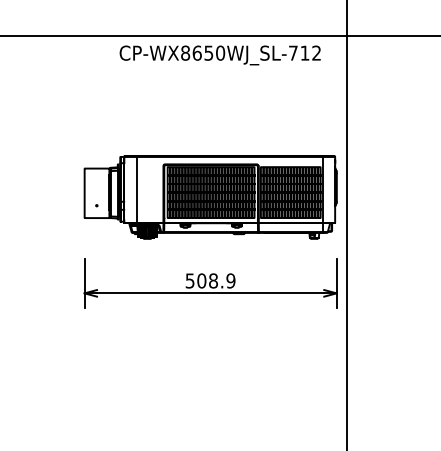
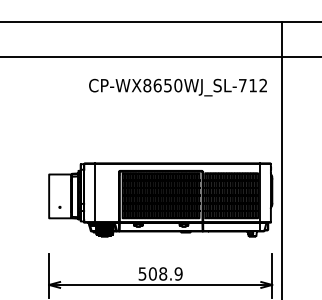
text: (219, 55) -> (177, 87), moved

